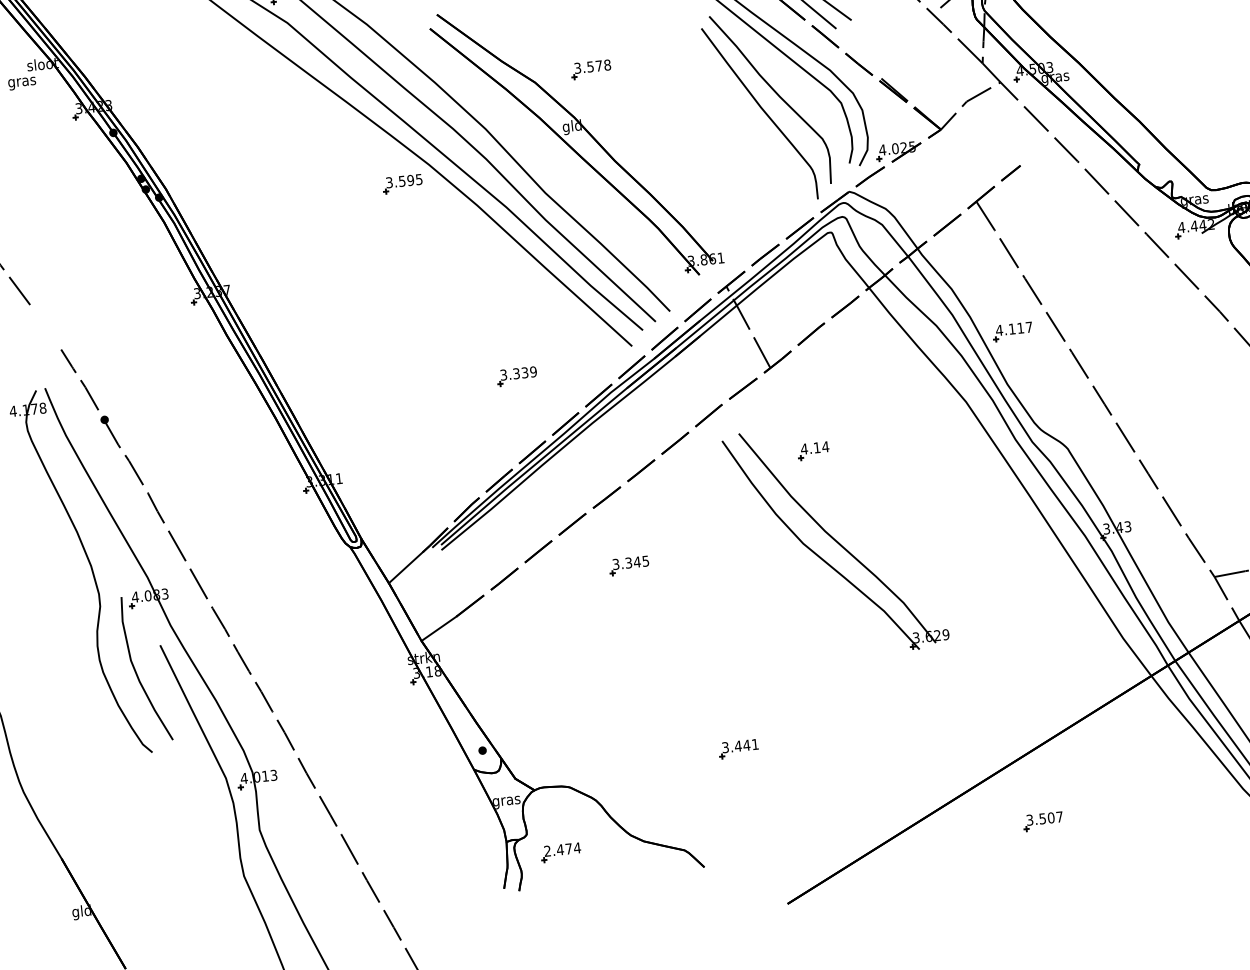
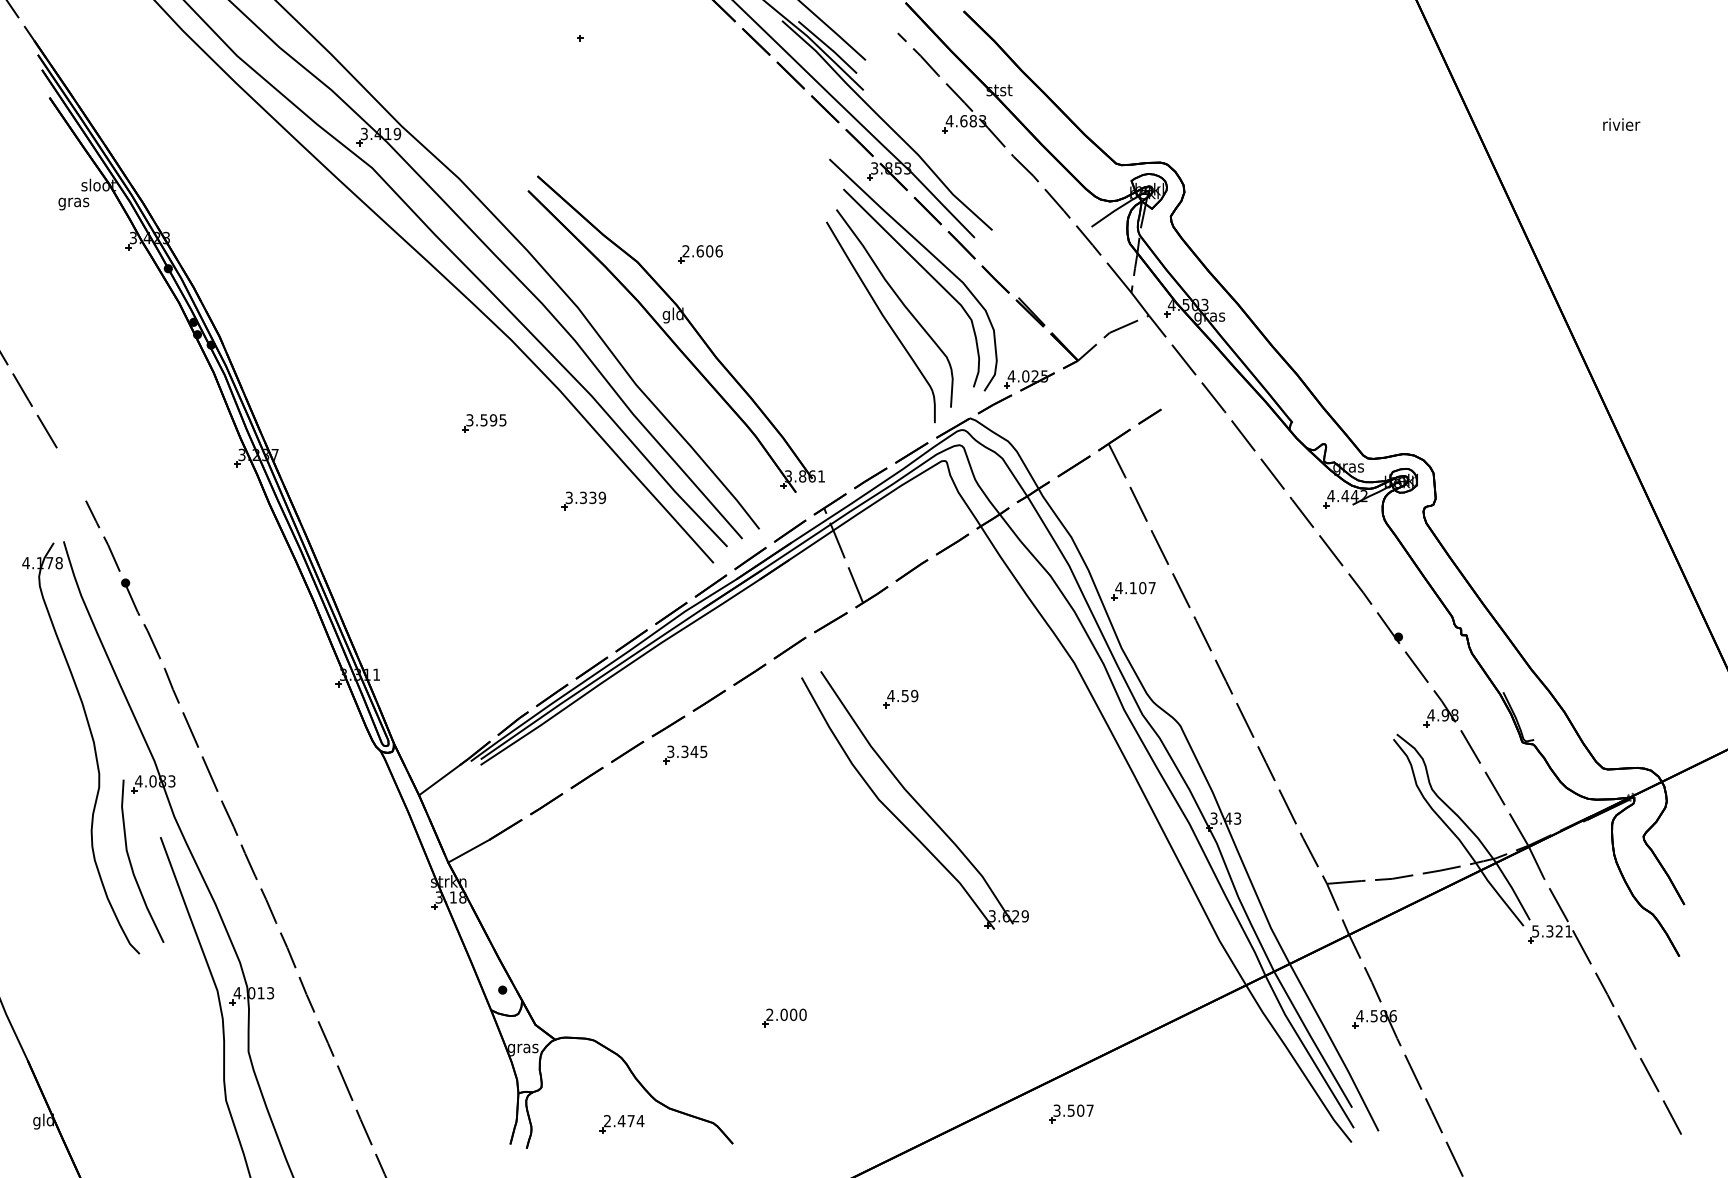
text: (592, 66) -> (702, 251), 3.578 -> 2.606
part: (402, 184) -> (484, 423), moved
text: (1020, 328) -> (1142, 588), 4.117 -> 4.107
part: (516, 376) -> (583, 500), moved
text: (820, 446) -> (909, 695), 4.14 -> 4.59
part: (629, 565) -> (685, 754), moved
text: (740, 745) -> (786, 1014), 3.441 -> 2.000
part: (1043, 821) -> (1071, 1113), moved
part: (560, 852) -> (621, 1124), moved

